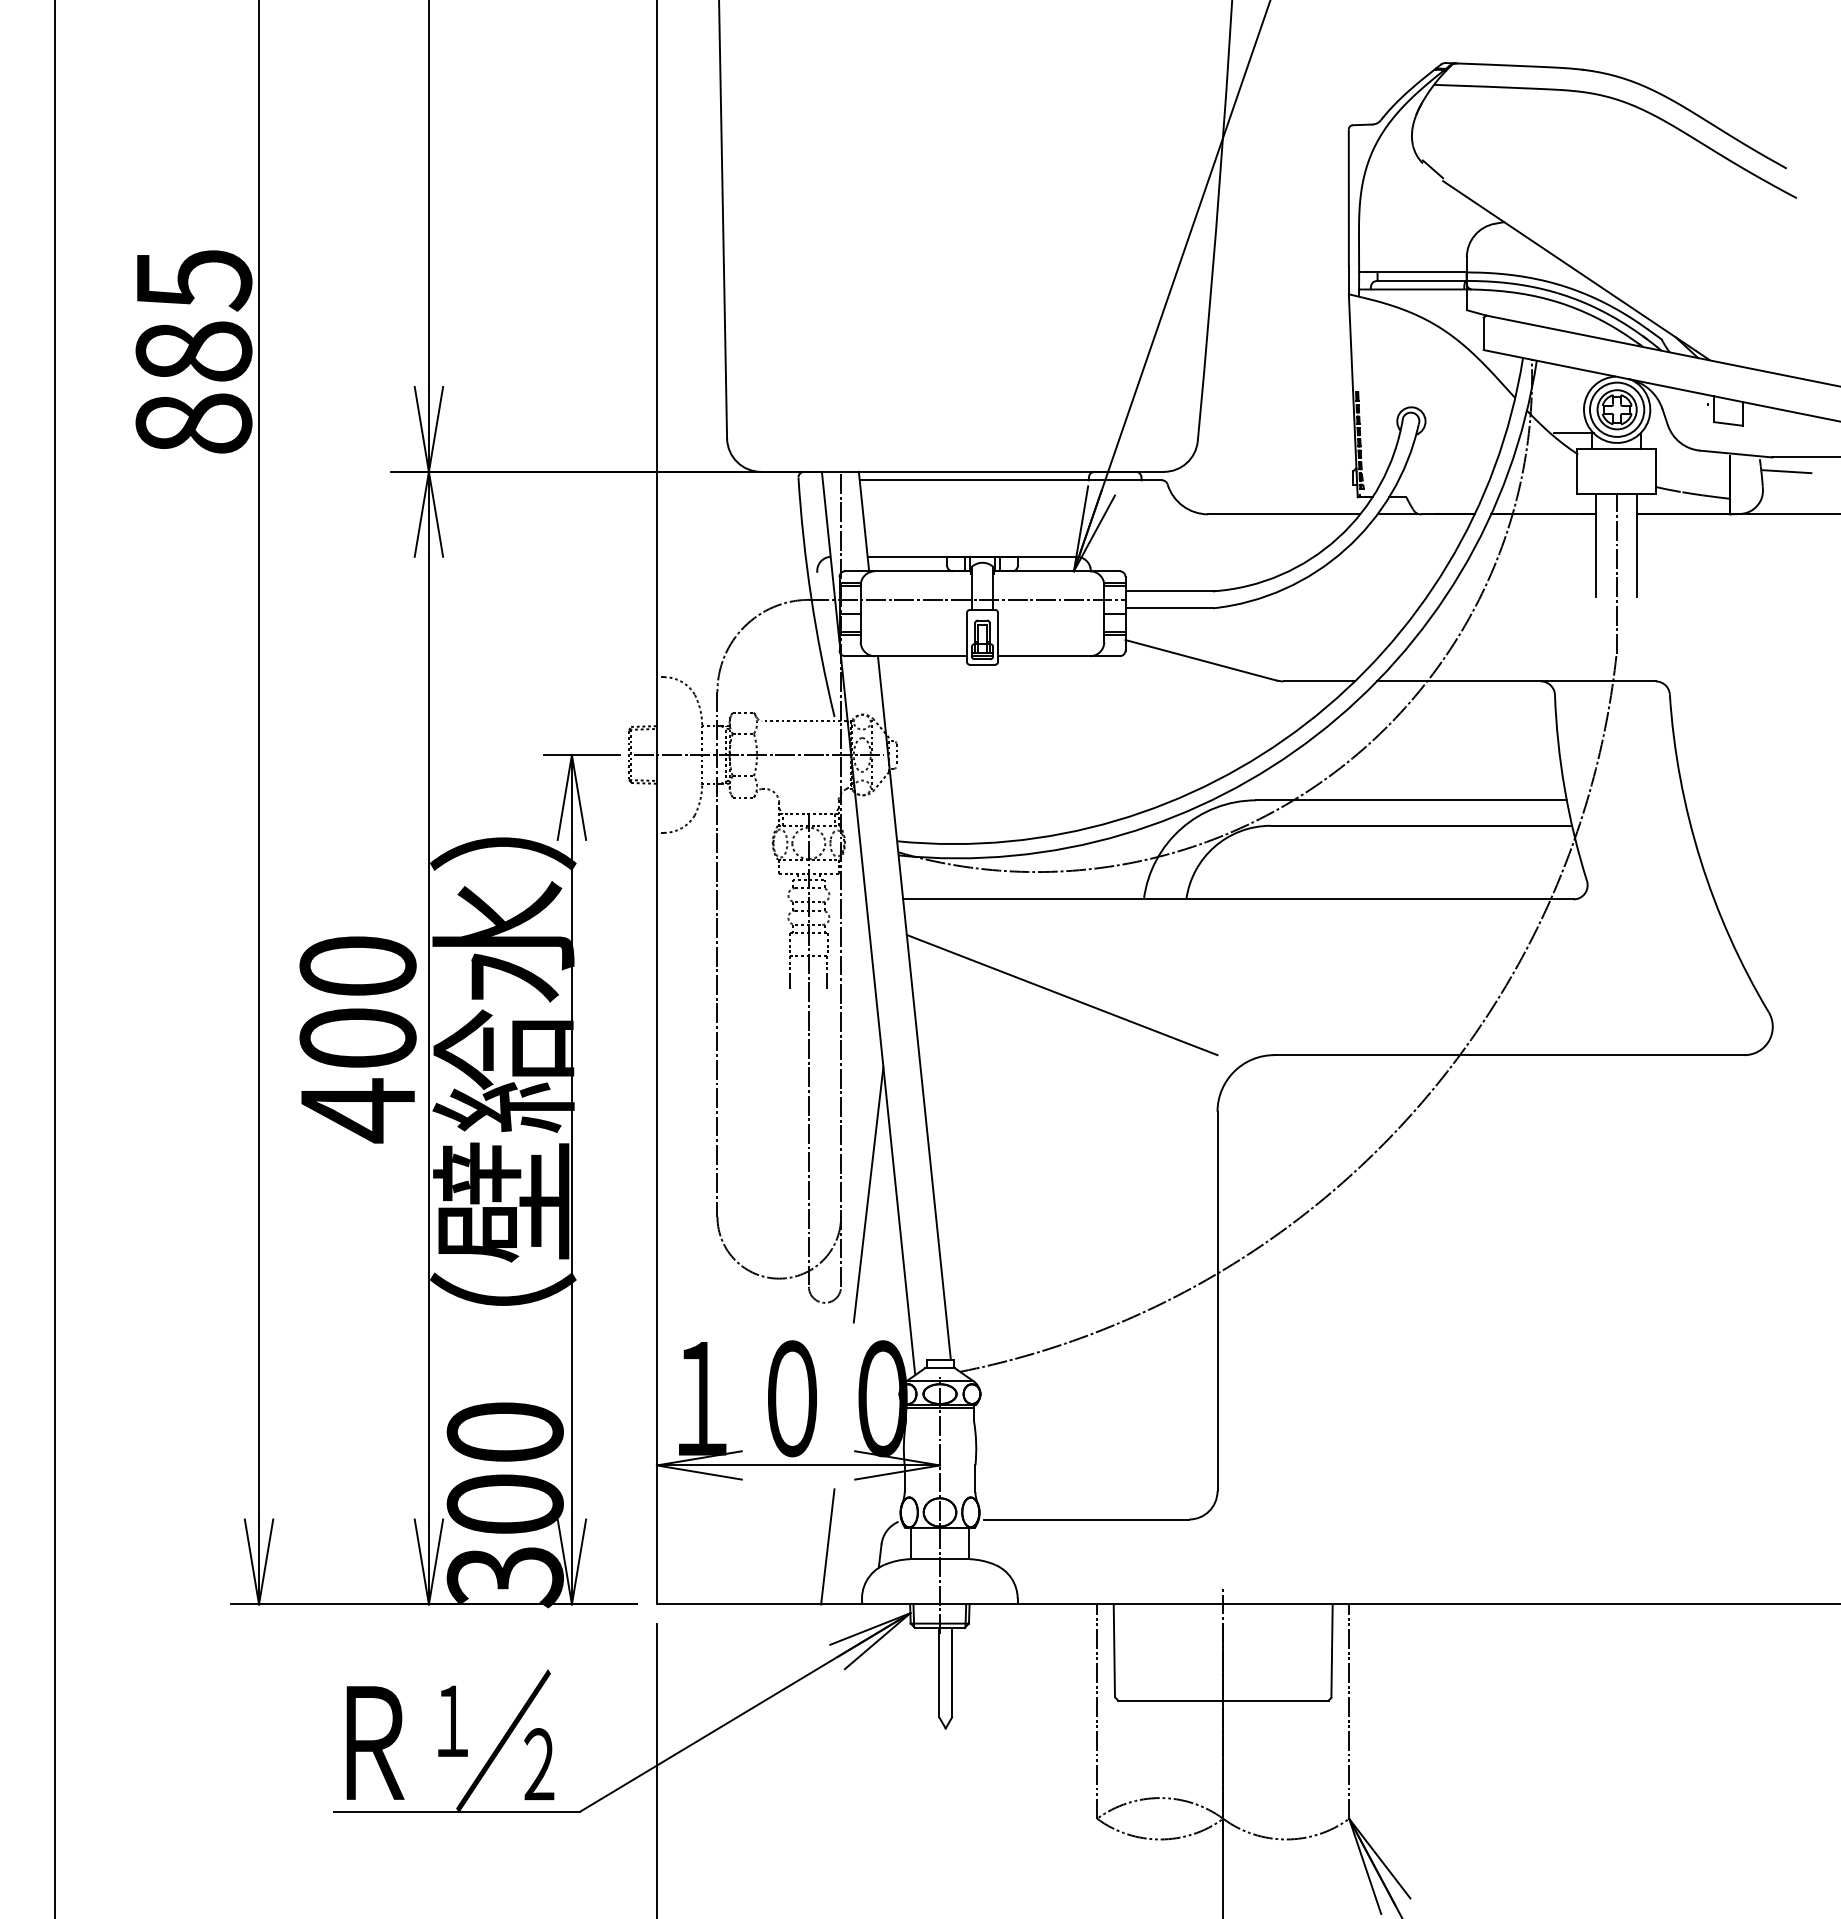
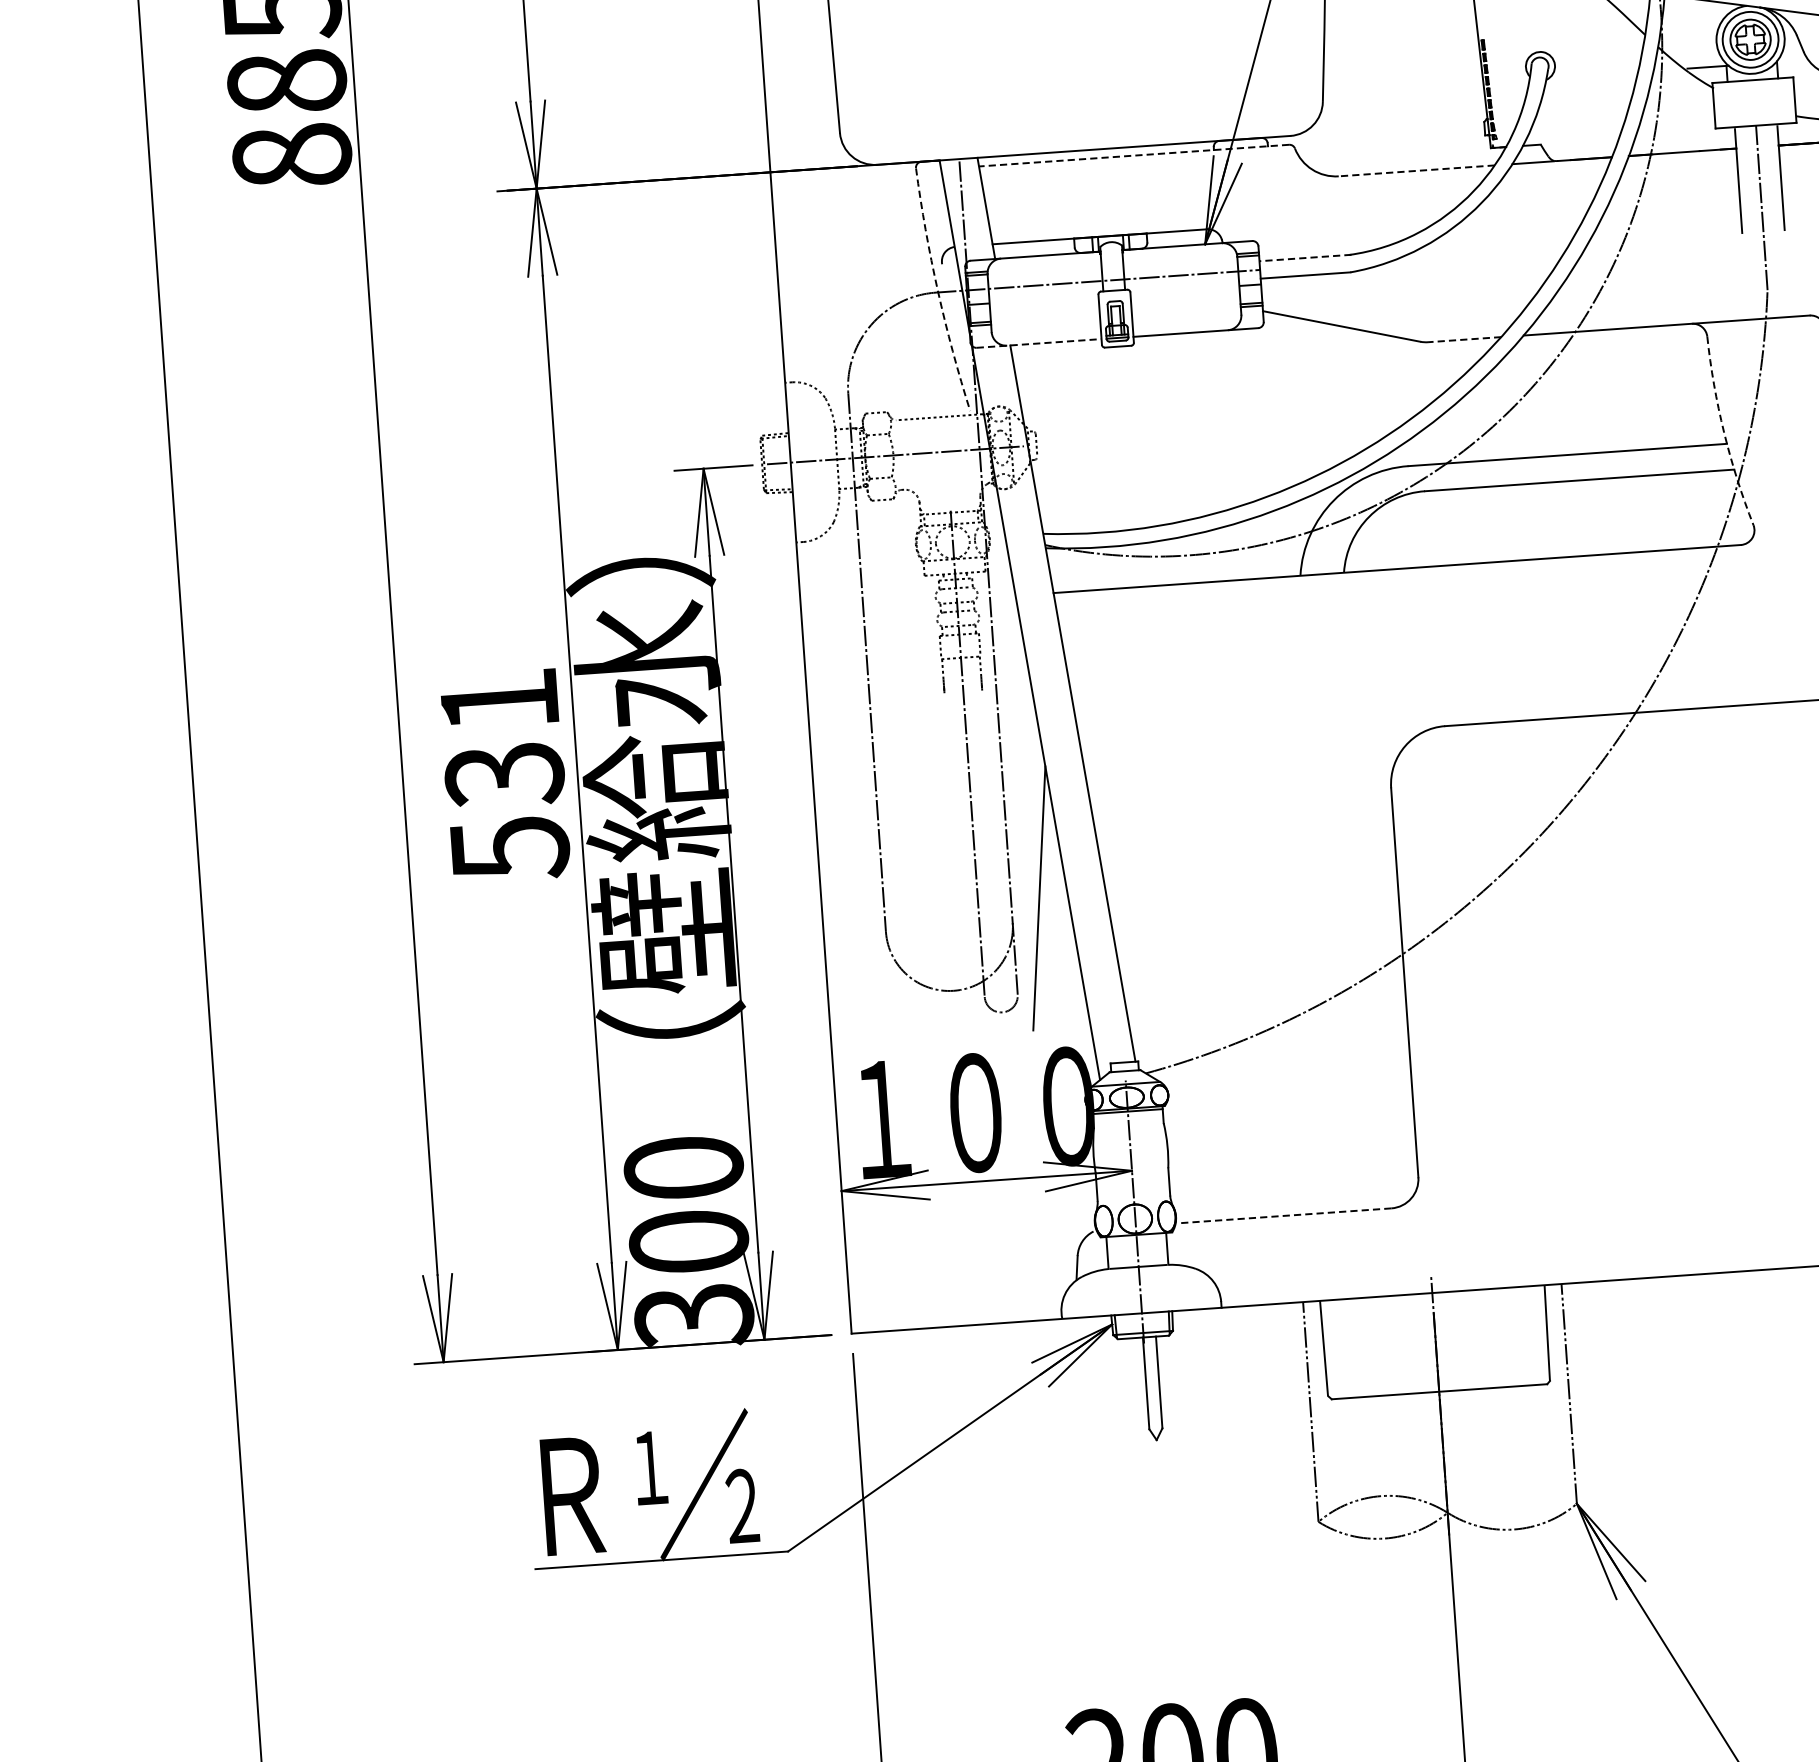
line: (1010, 480) -> (1133, 155), solid -> dashed
line: (1283, 514) -> (1415, 171), solid -> dashed
line: (1170, 591) -> (1305, 258), solid -> dashed
arc: (811, 598) -> (938, 291), solid -> dashed
line: (906, 656) -> (1039, 343), solid -> dashed
line: (1319, 681) -> (1464, 339), solid -> dashed
arc: (1564, 789) -> (1723, 432), solid -> dashed
line: (1061, 994) -> (1222, 679), removed
text: (357, 1039) -> (504, 775), 400 -> 531
line: (1086, 1519) -> (1286, 1215), solid -> dashed
line: (827, 1546) -> (1022, 1262), removed

